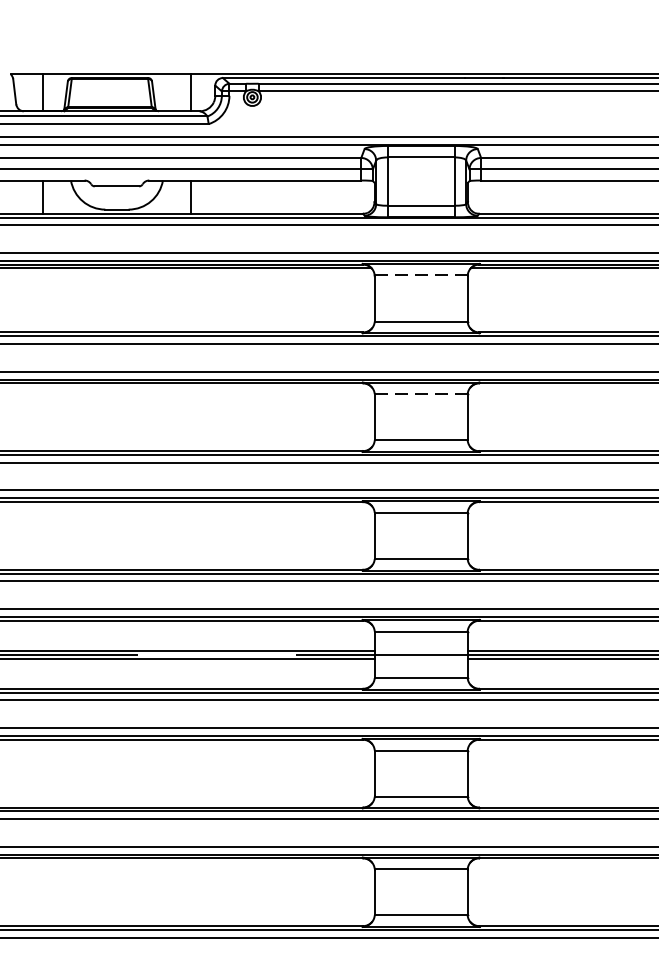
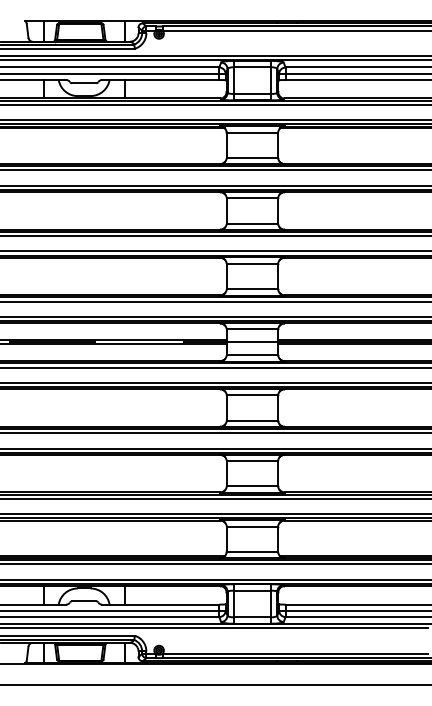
line: (421, 275) -> (252, 132), dashed -> solid
line: (421, 394) -> (252, 198), dashed -> solid

